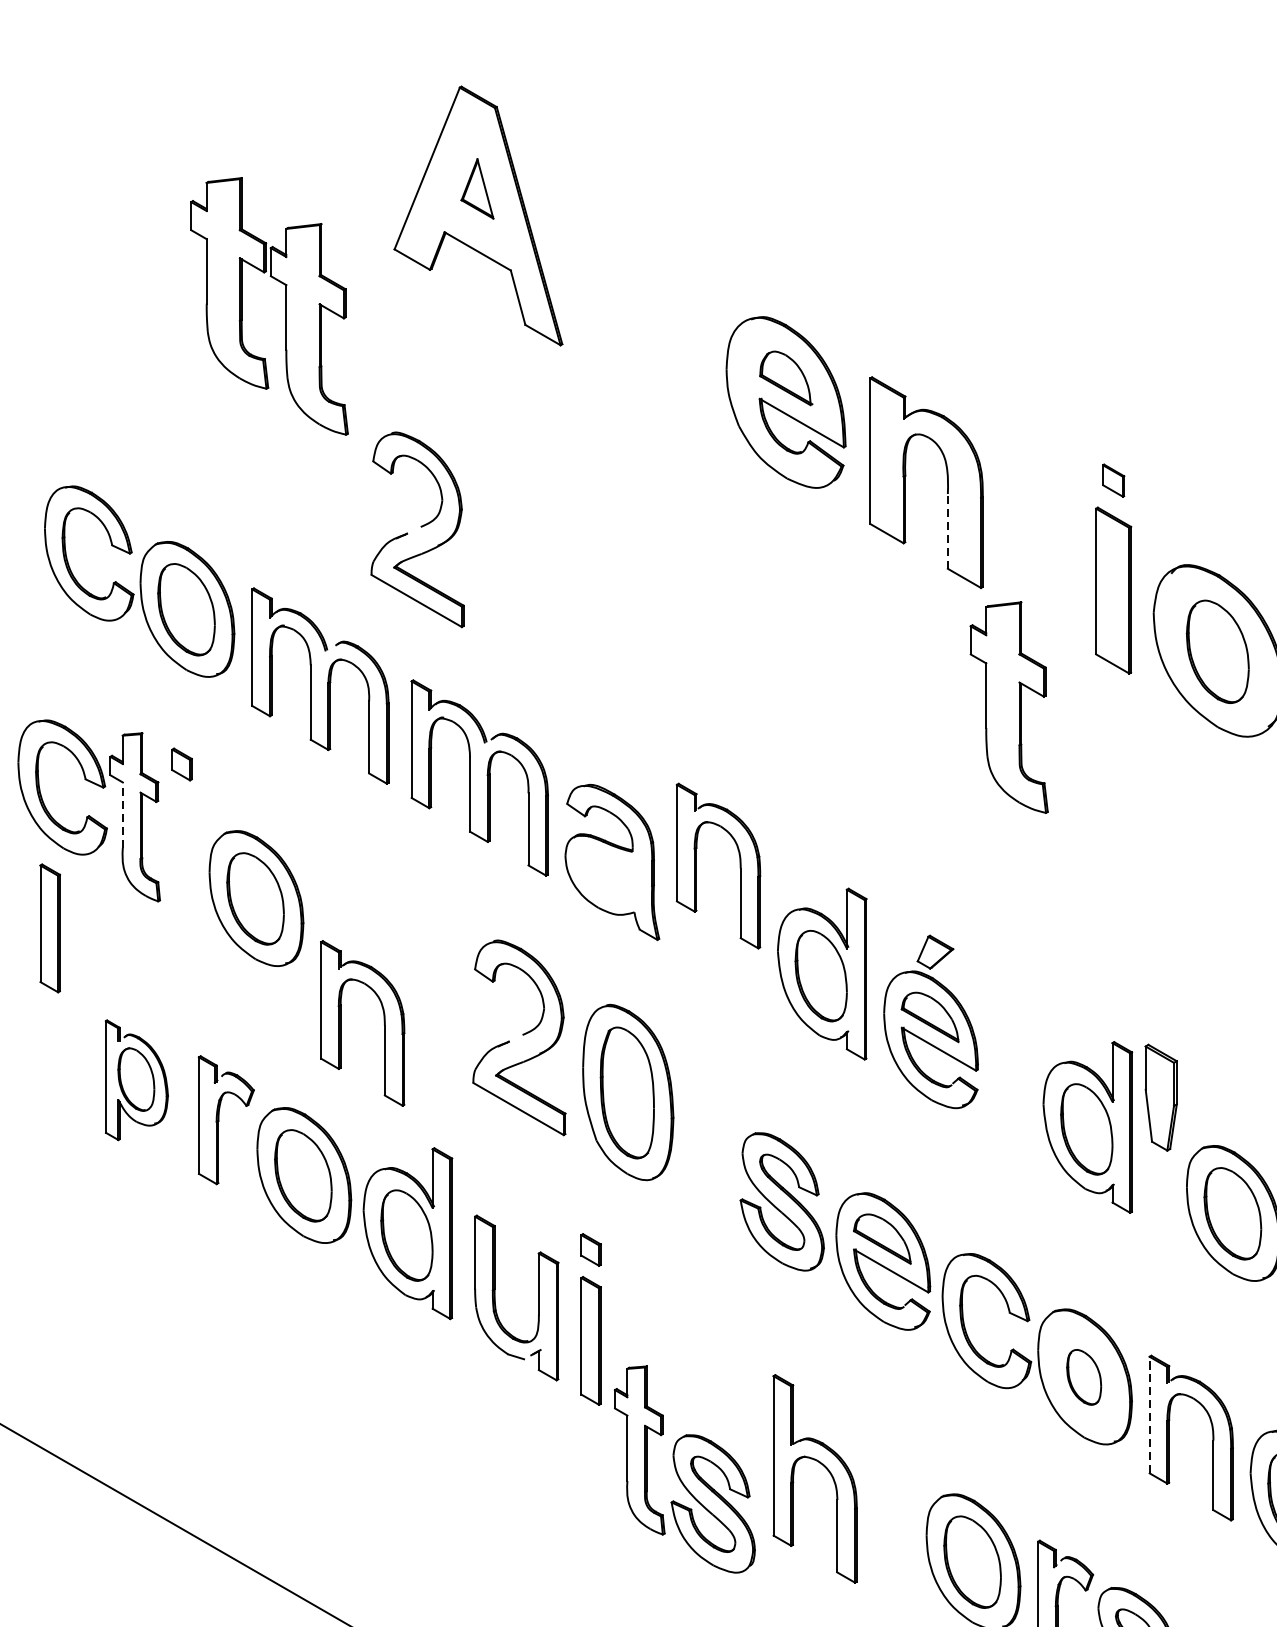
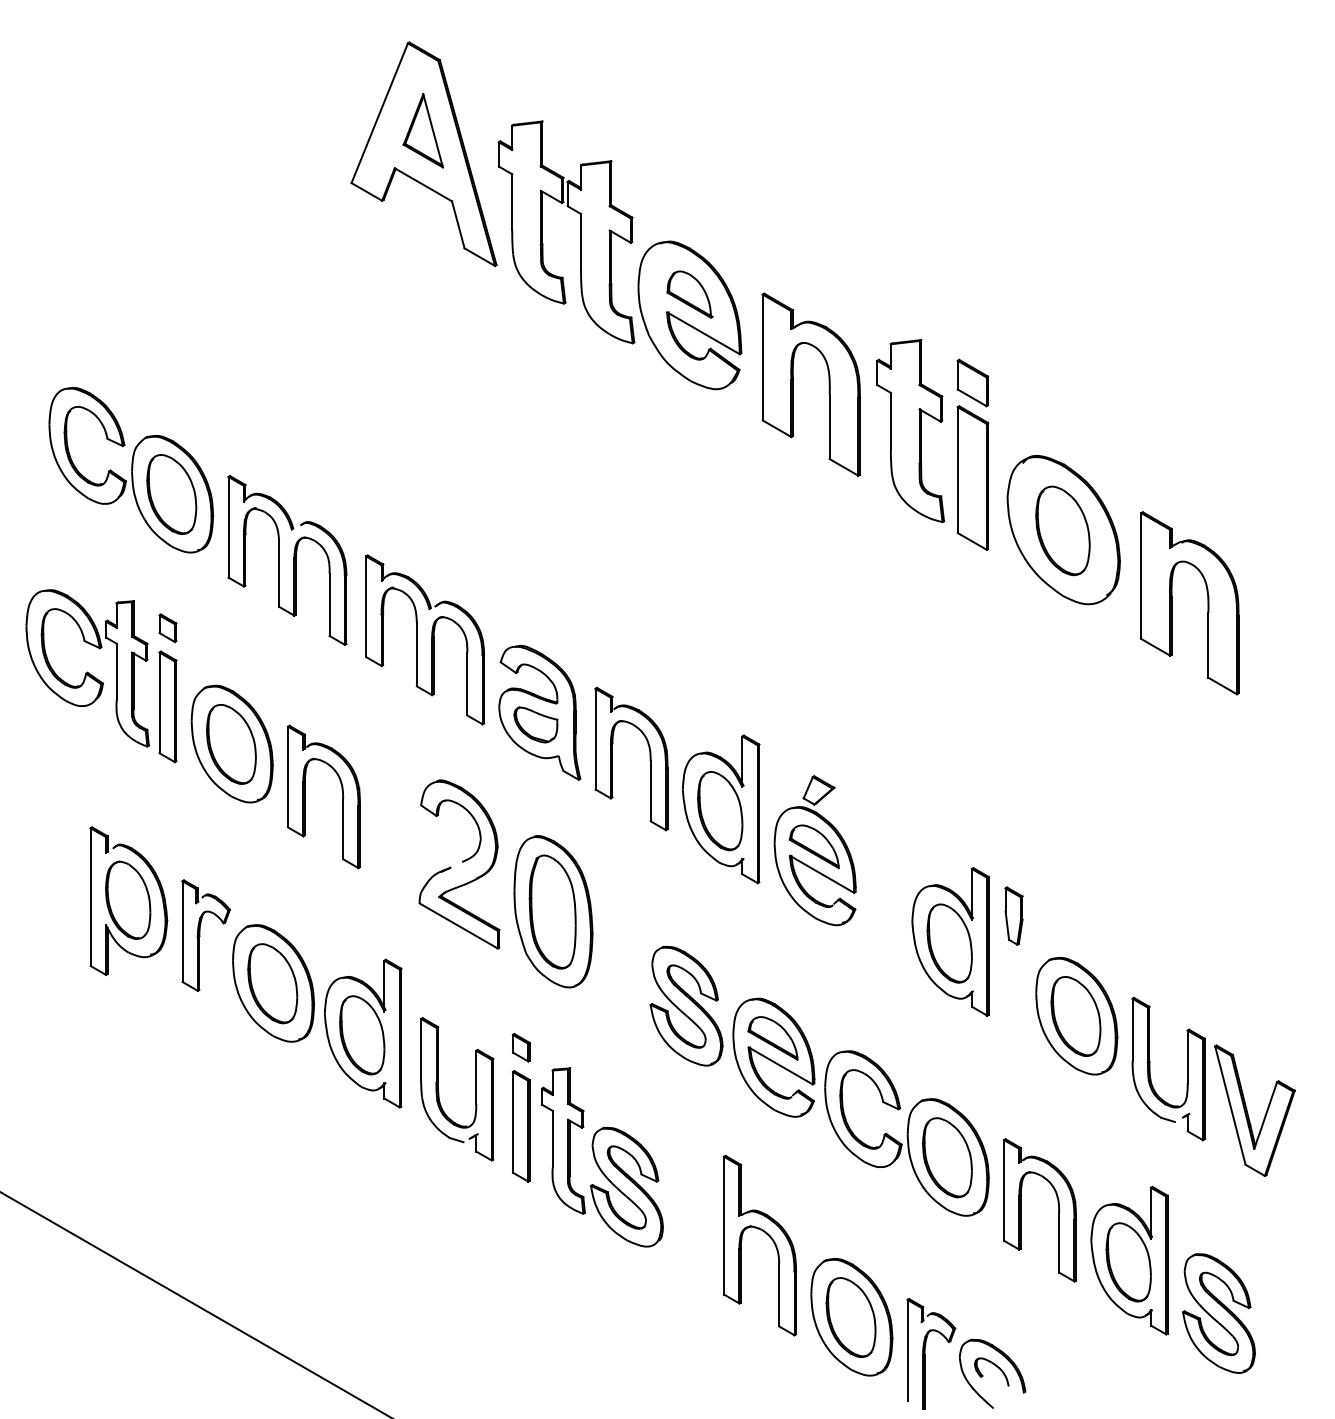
part: (476, 188) -> (422, 130), size x1.43
part: (285, 306) -> (580, 232), moved
part: (1113, 480) -> (972, 382), size x1.67
part: (417, 529) -> (371, 425), removed
line: (947, 531) -> (829, 426), dashed -> solid
part: (1008, 708) -> (910, 431), moved
line: (122, 814) -> (116, 671), dashed -> solid
part: (739, 865) -> (649, 758), moved
part: (607, 875) -> (535, 724), added
part: (49, 927) -> (167, 706), moved
part: (341, 1022) -> (305, 796), moved
part: (136, 1079) -> (128, 900), size x1.43
part: (1160, 1096) -> (1013, 915), size x0.62
part: (1084, 1376) -> (947, 1157), size x1.67
line: (1150, 1413) -> (1004, 1189), dashed -> solid
part: (824, 1468) -> (768, 1236), moved
part: (684, 1469) -> (602, 1157), moved

